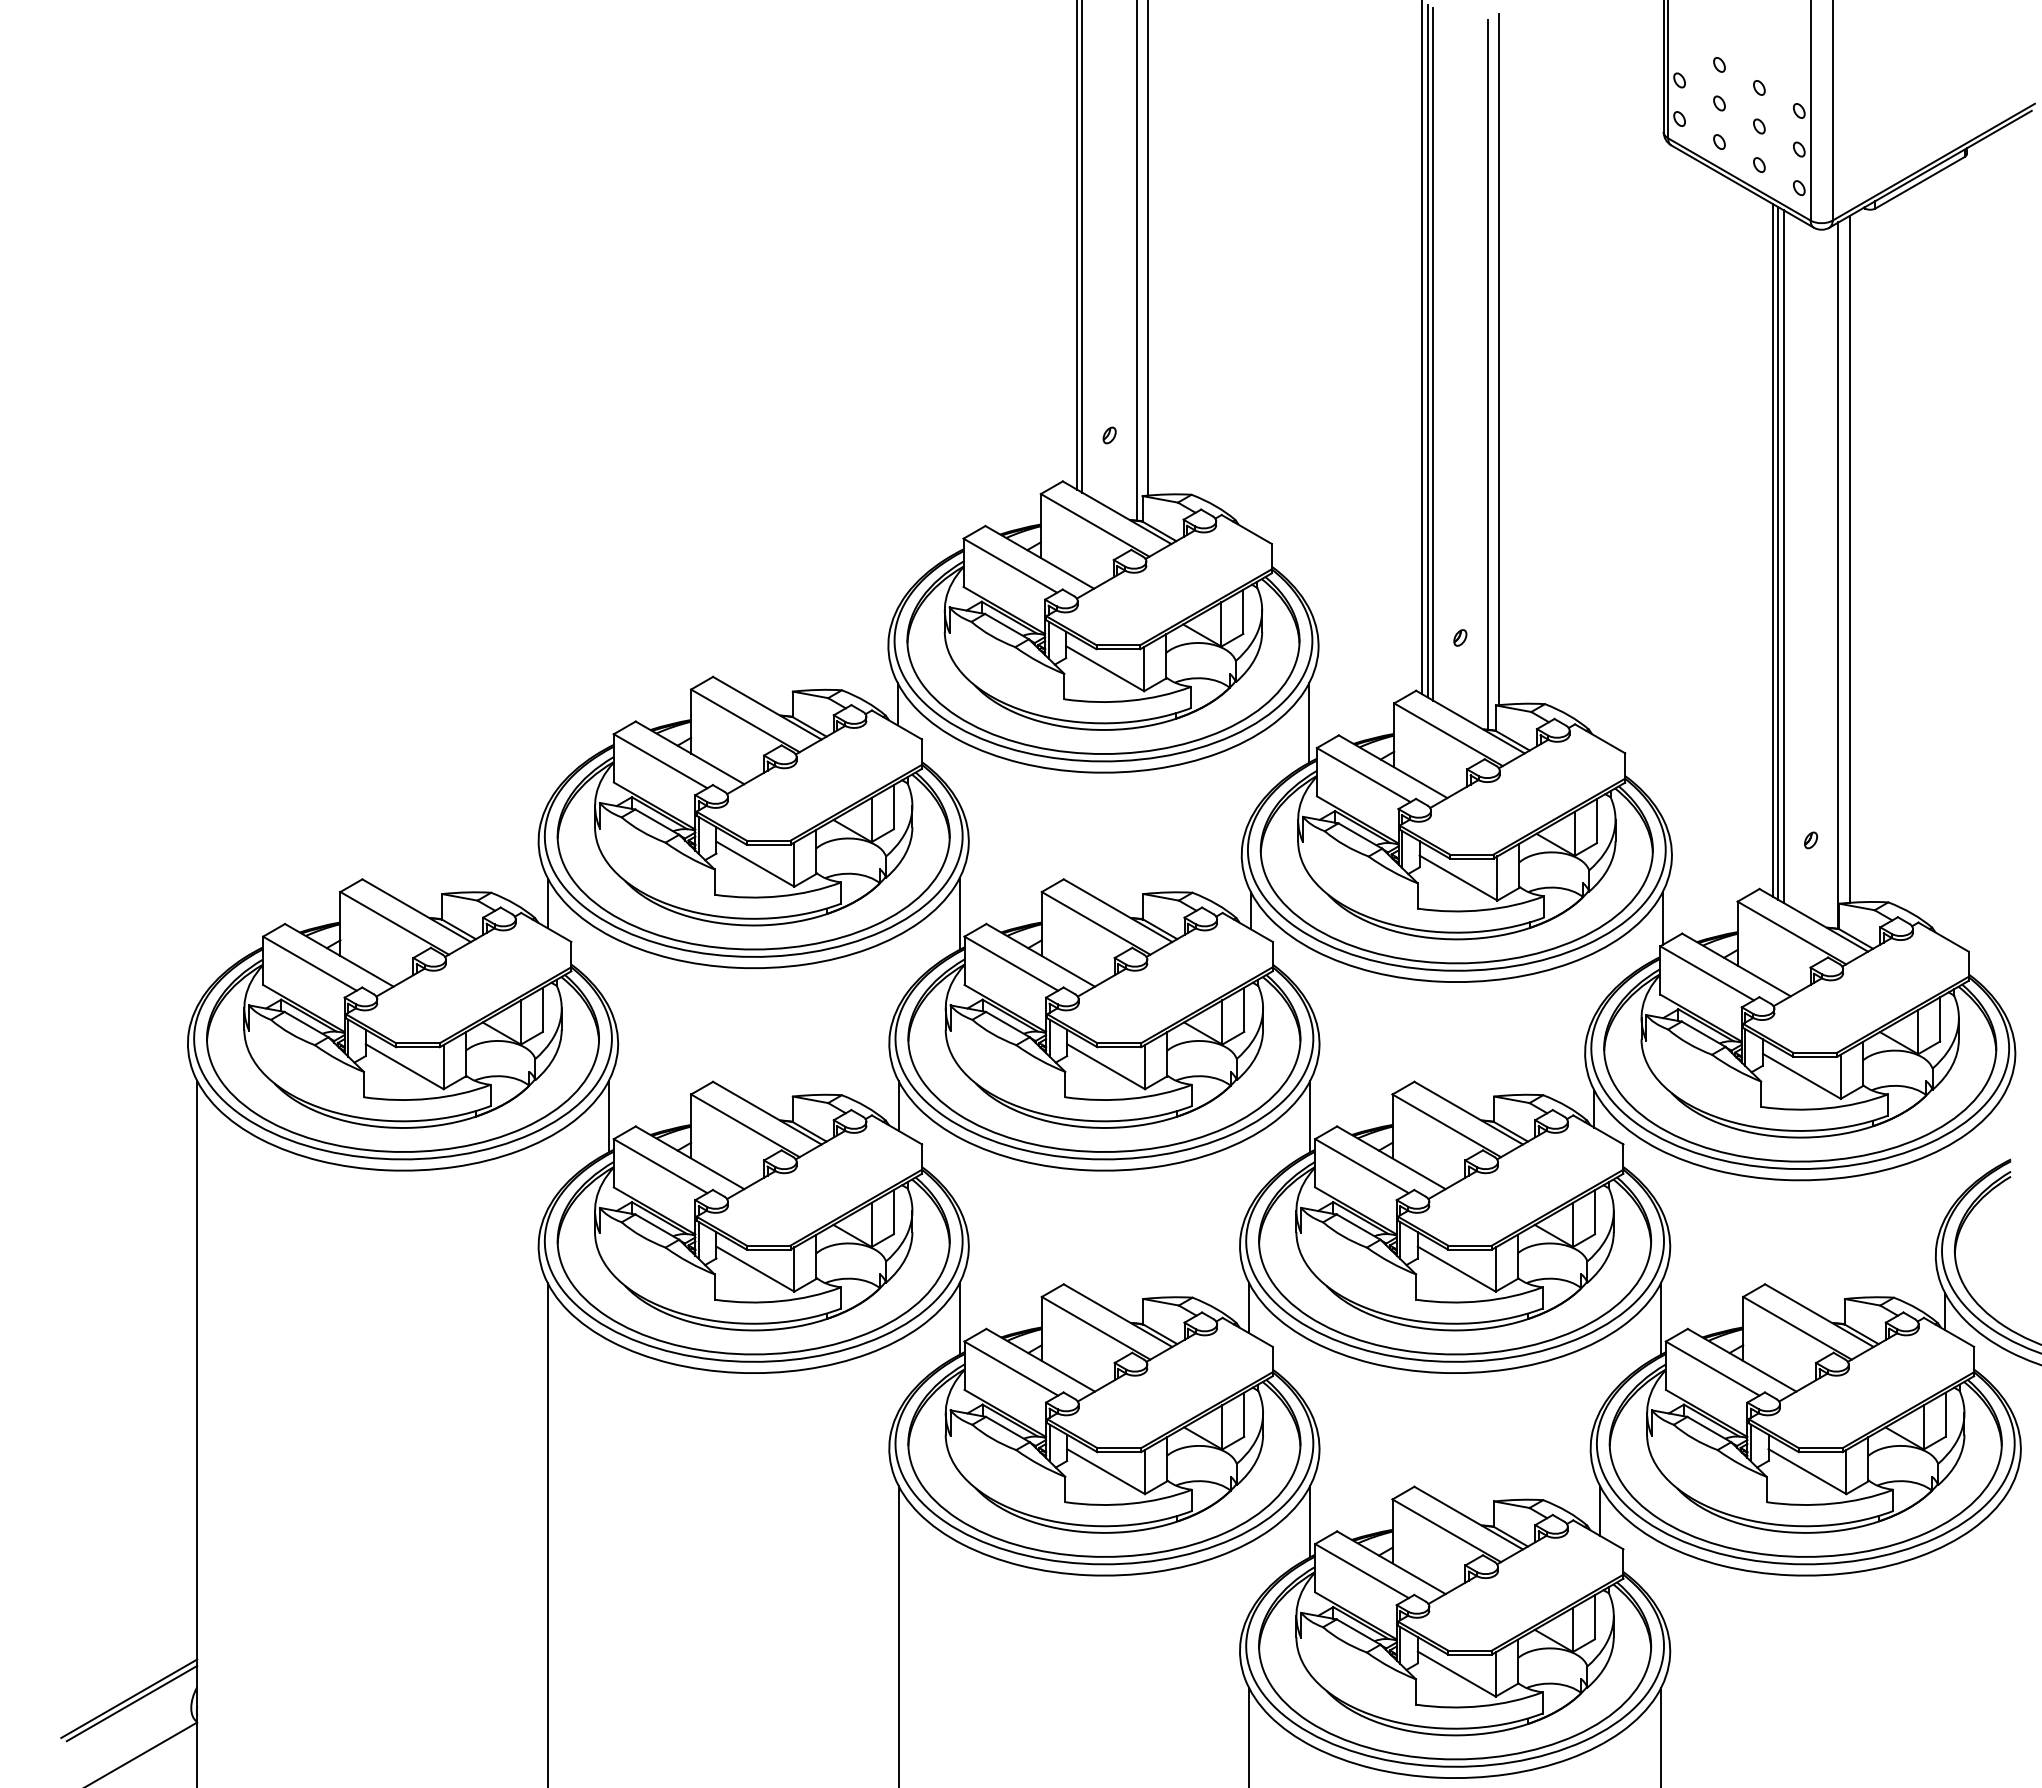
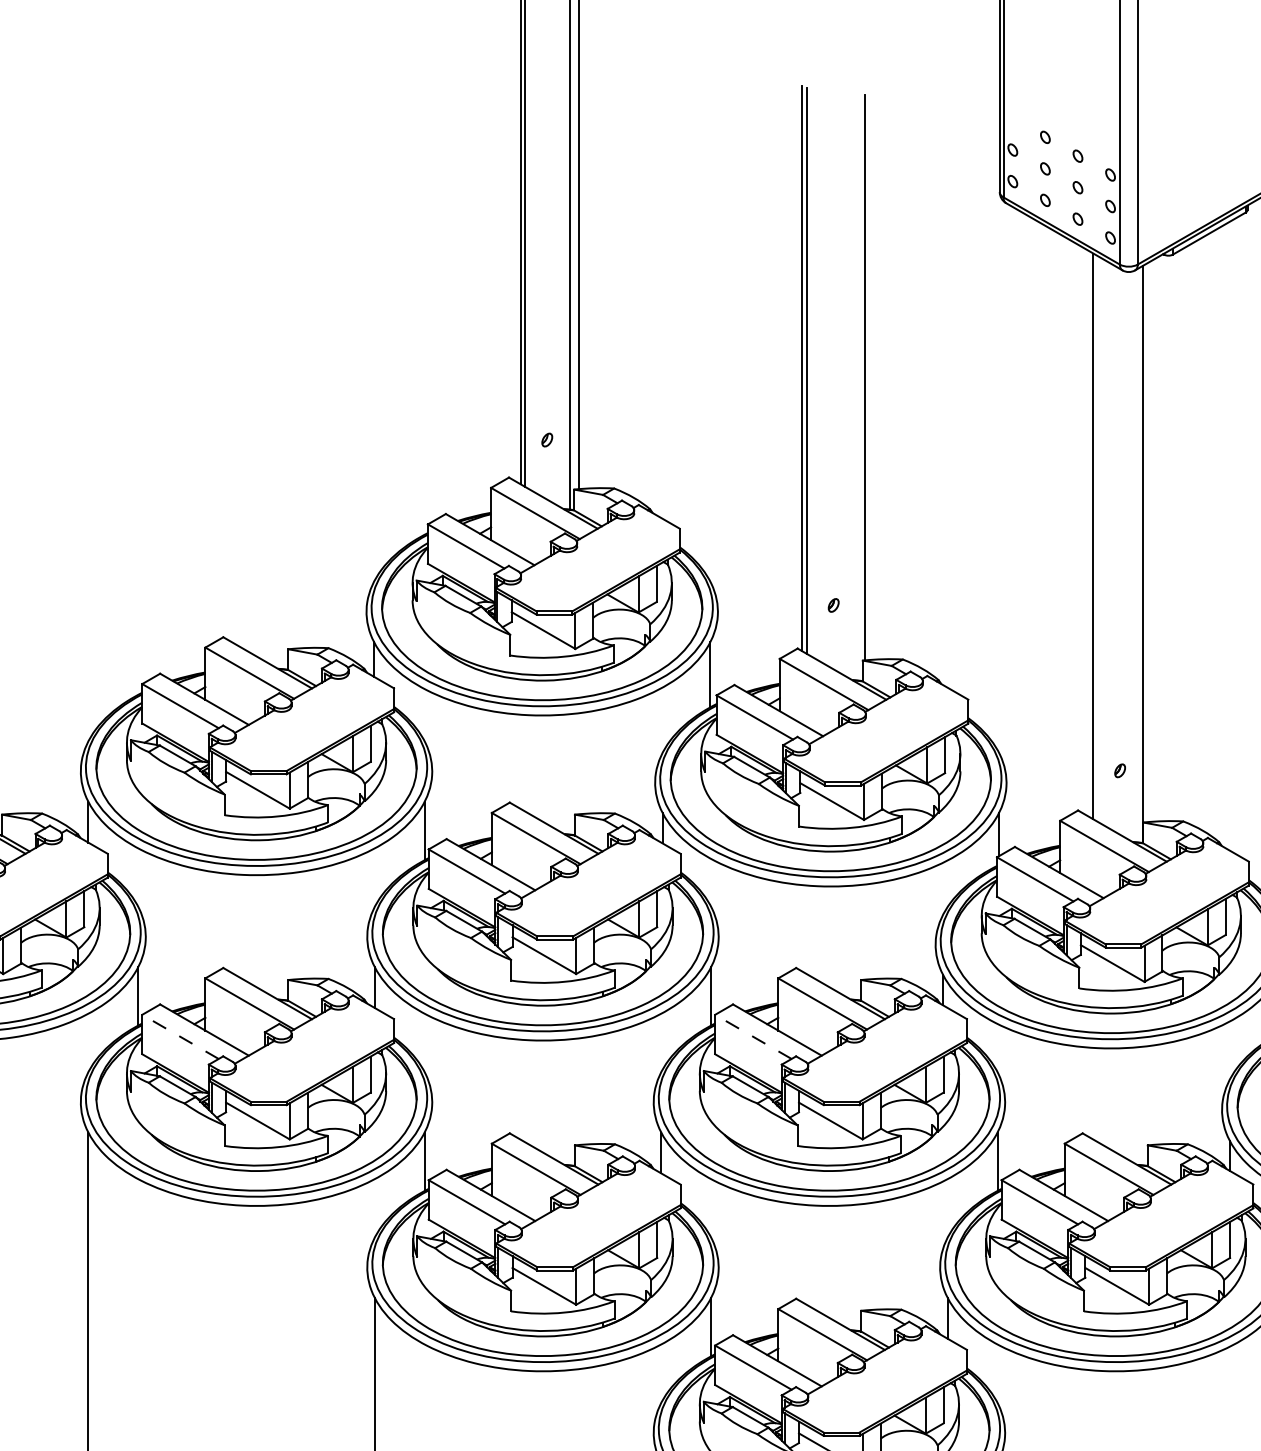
line: (1433, 353) -> (811, 373), removed
line: (1487, 374) -> (855, 390), removed
line: (1772, 549) -> (1088, 533), removed
line: (1783, 556) -> (1097, 538), removed
line: (1849, 559) -> (1151, 541), removed
line: (660, 1165) -> (180, 1036), solid -> dashed
line: (1361, 1165) -> (752, 1036), solid -> dashed

